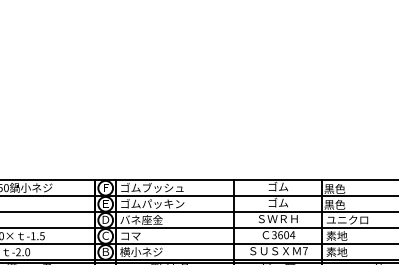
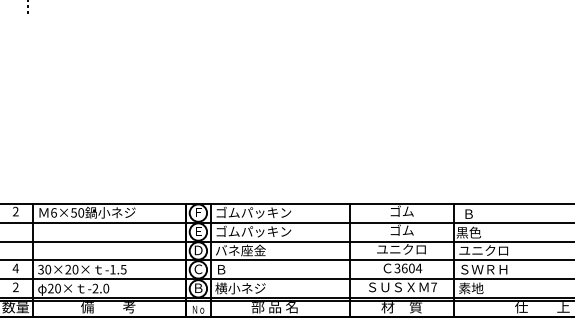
text: (163, 187) -> (266, 212), ゴムブッシュ -> ゴムパッキン
text: (334, 188) -> (468, 213), 黒色 -> Ｂ
text: (277, 219) -> (401, 249), ＳＷＲＨ -> ユニクロ
text: (131, 236) -> (228, 269), コマ -> Ｂ
text: (347, 236) -> (483, 269), 素地 -> ＳＷＲＨ

